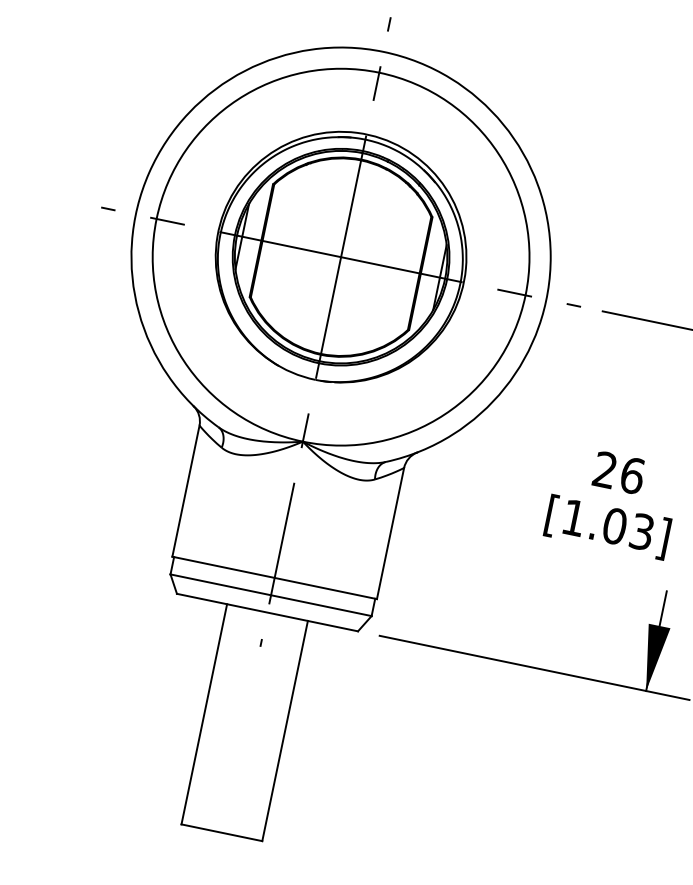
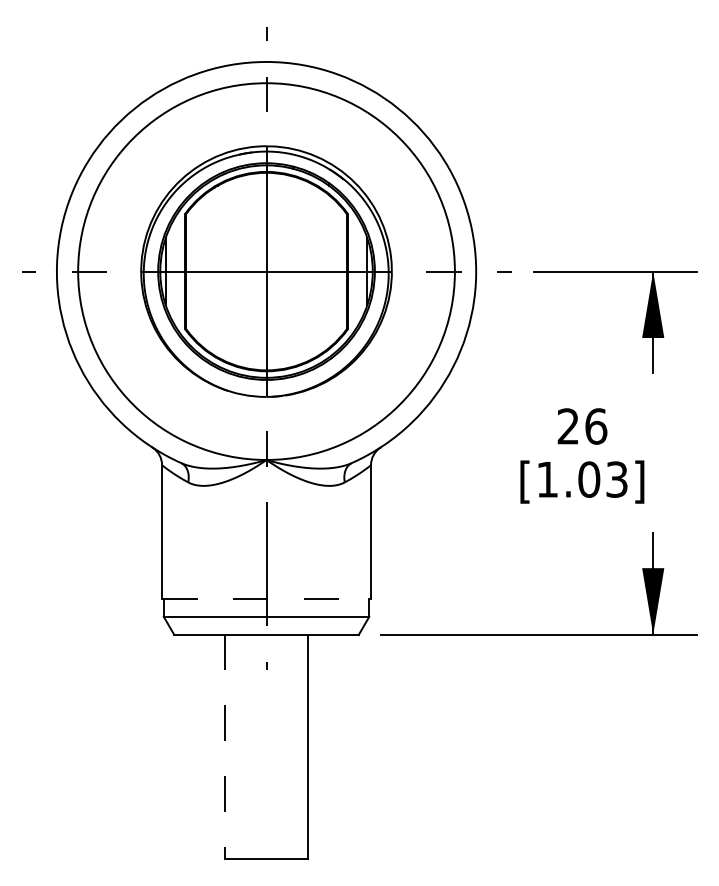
line: (275, 578) -> (267, 599), solid -> dashed
line: (204, 714) -> (225, 747), solid -> dashed

